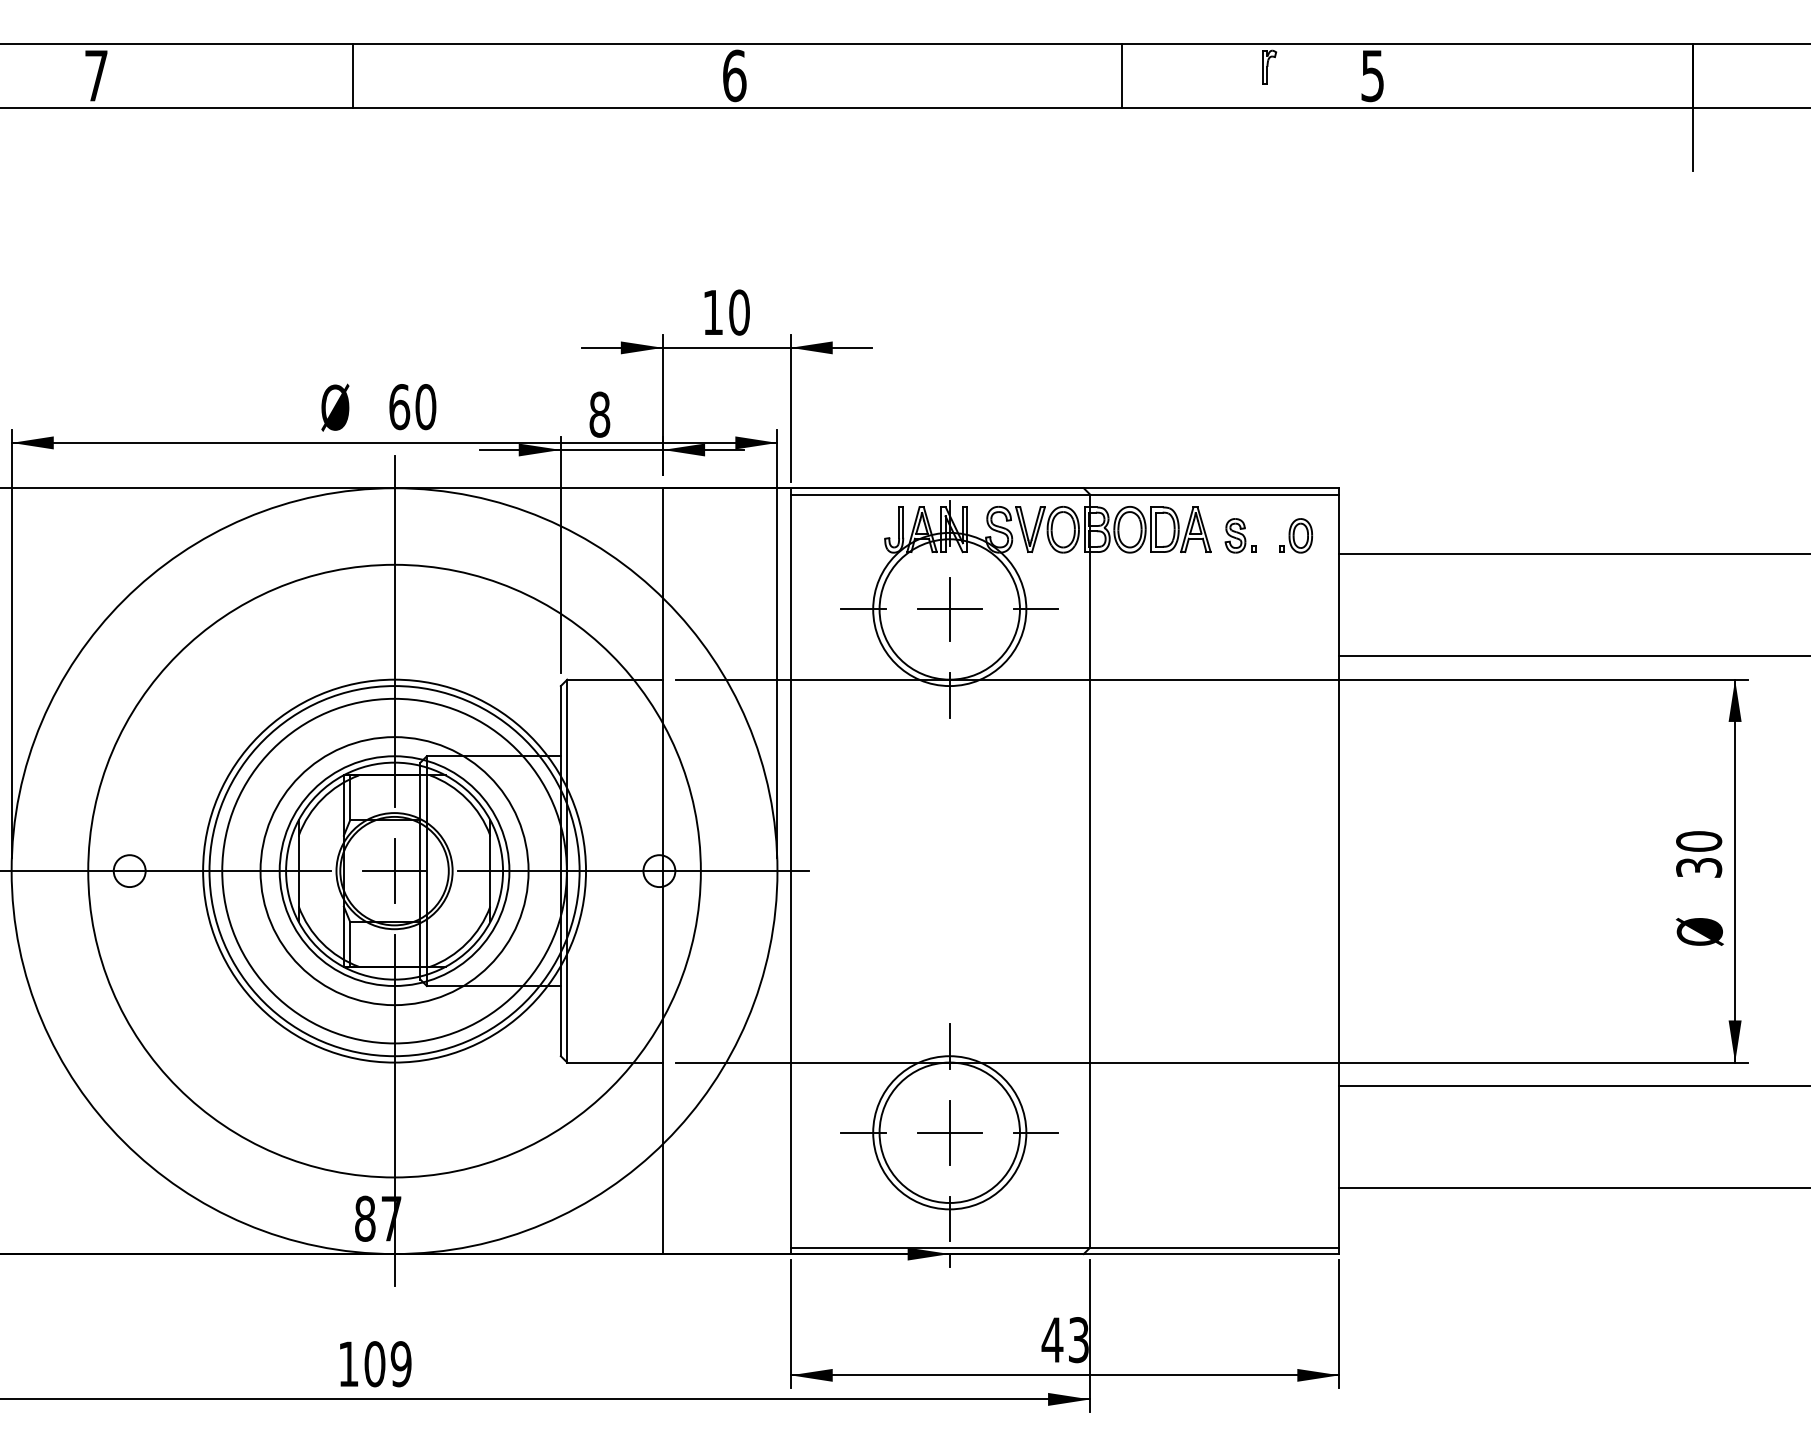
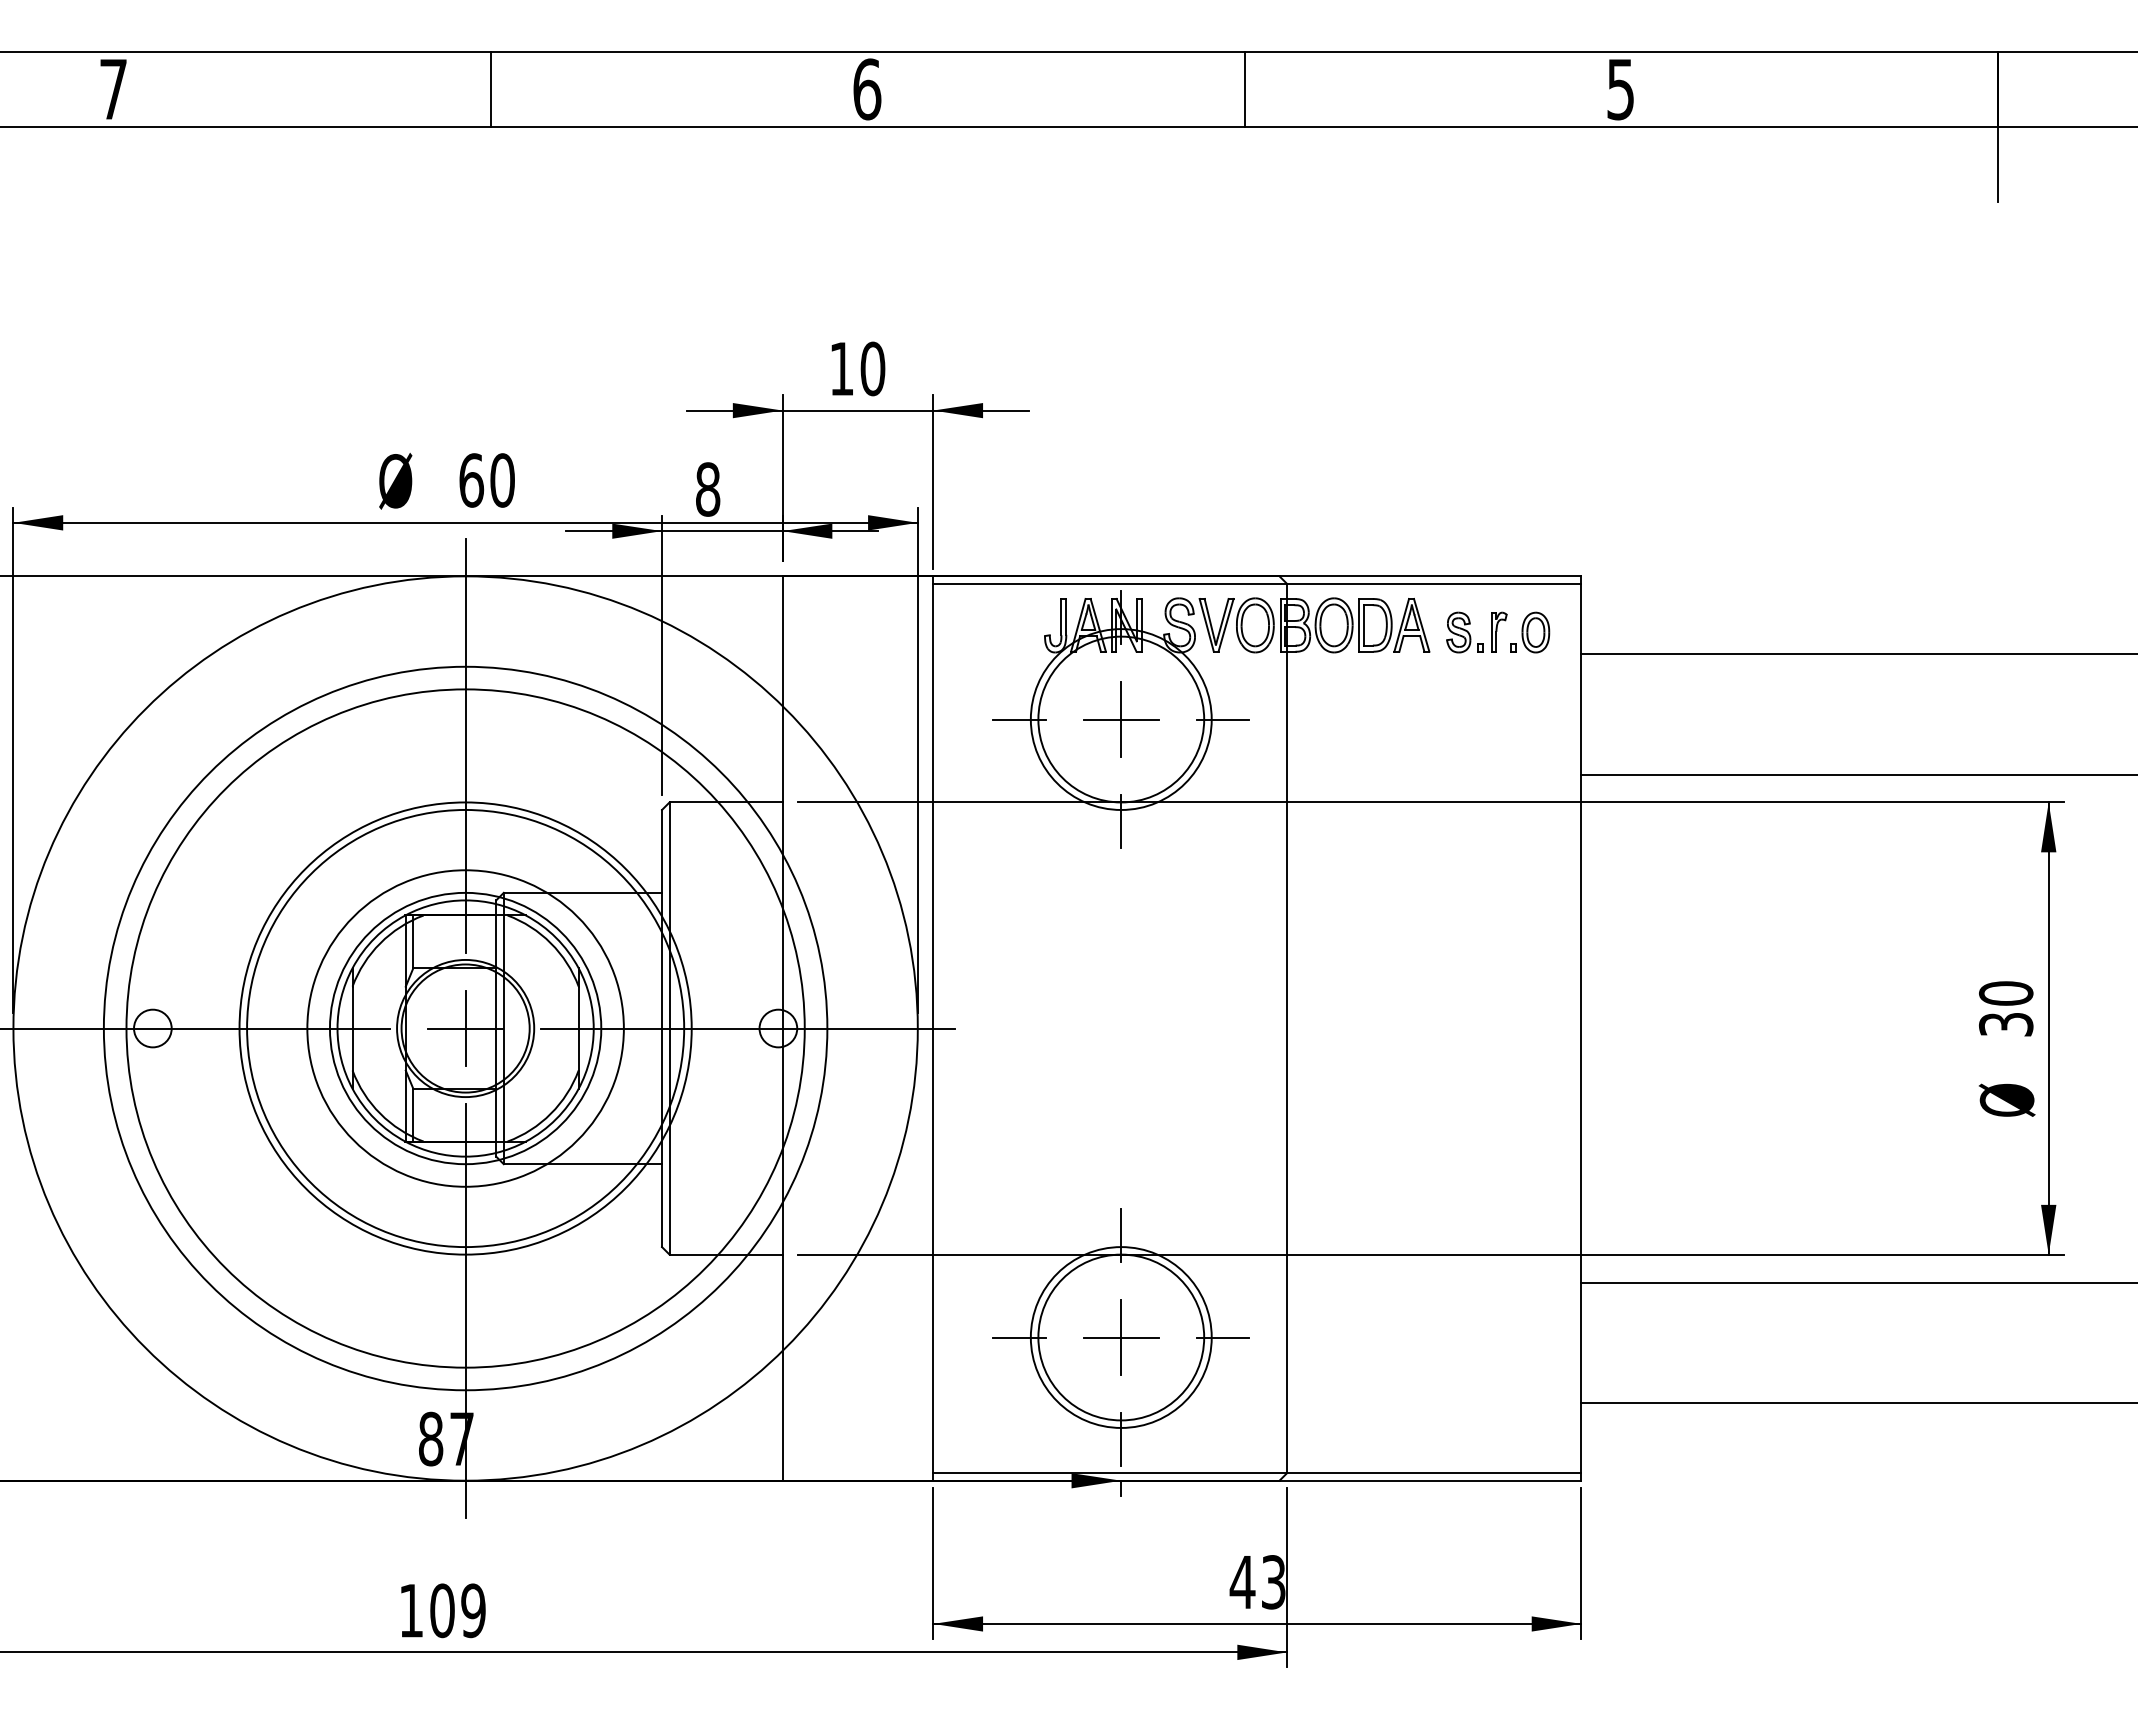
part: (1270, 66) -> (1499, 631), moved
line: (352, 75) -> (491, 88), moved
line: (1121, 75) -> (1244, 88), moved
circle: (394, 871) -> (465, 1028), size x1.67

